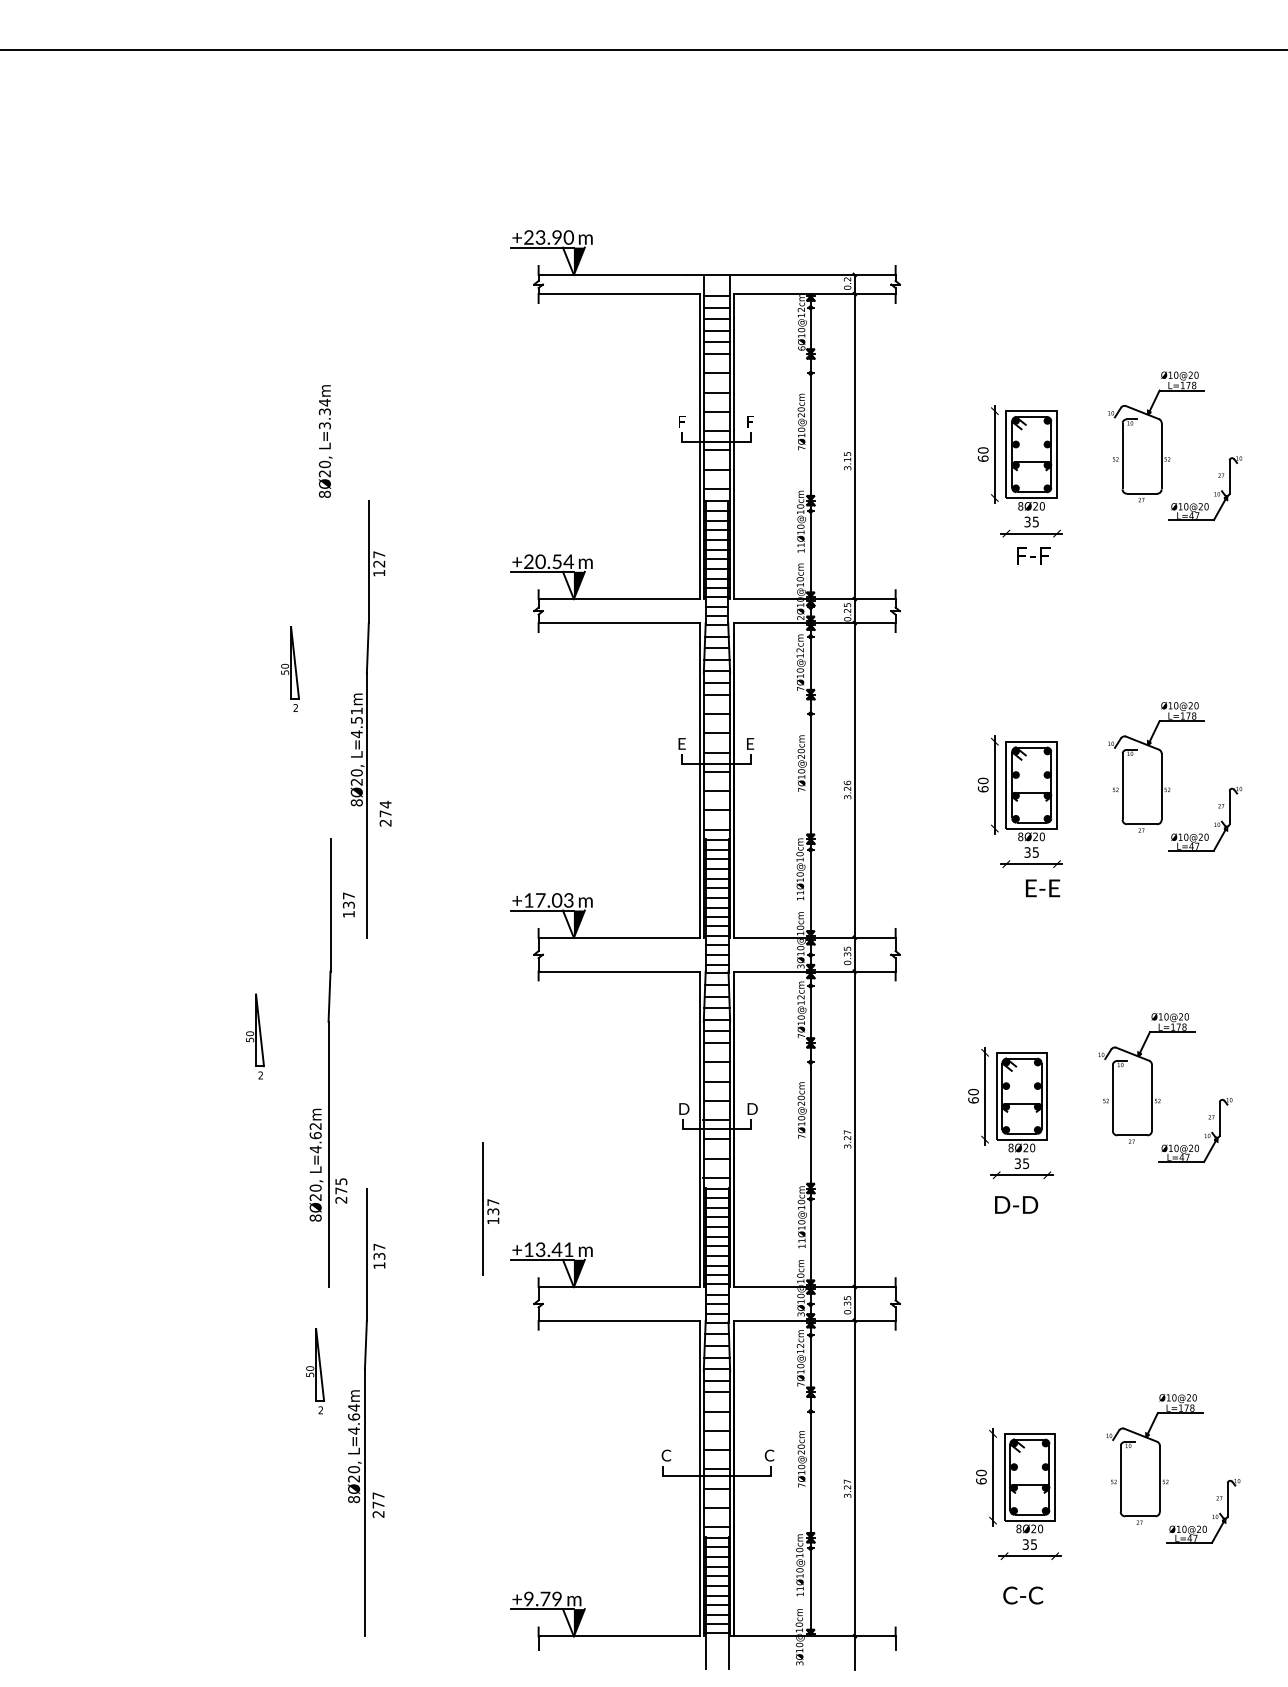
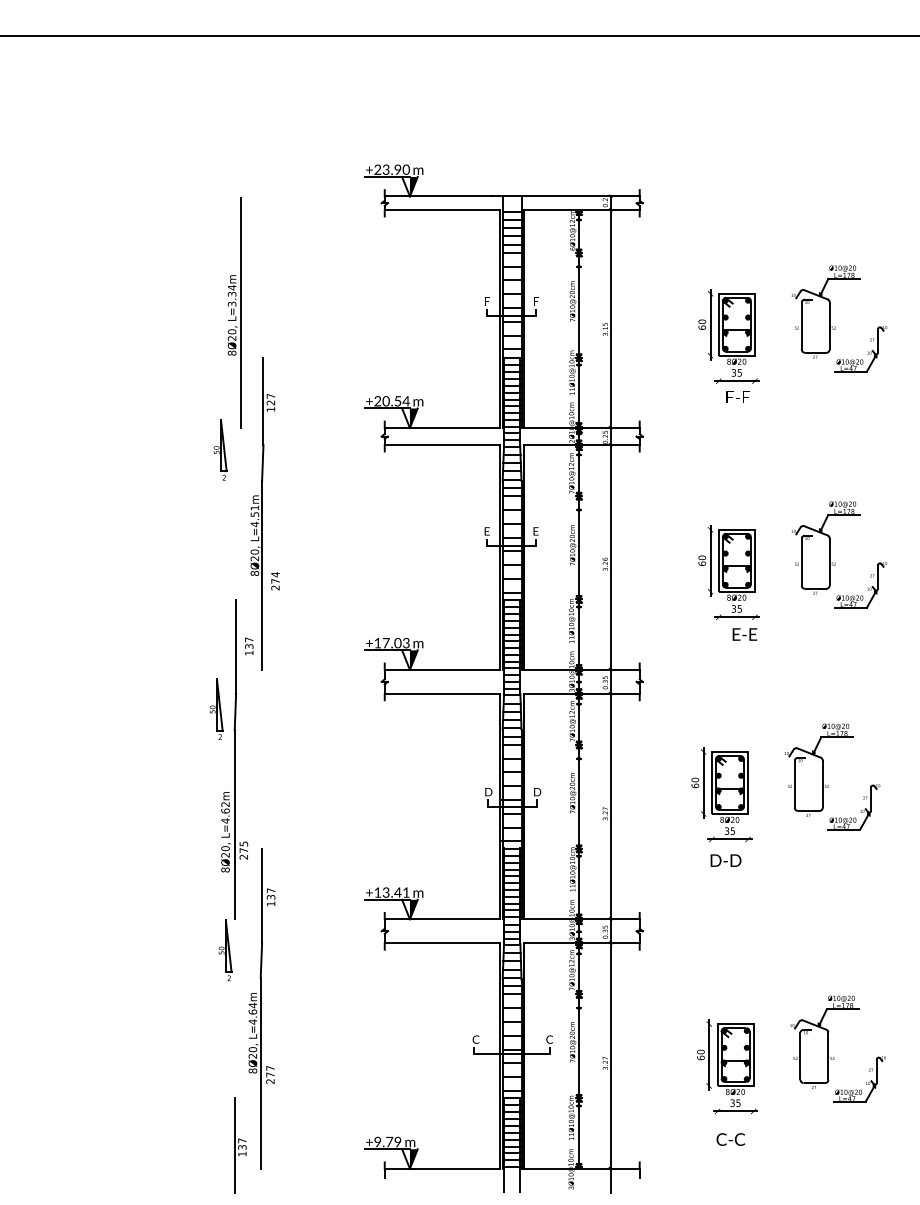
line: (338, 437) -> (241, 312), added
part: (290, 668) -> (220, 449), moved
part: (255, 1035) -> (216, 708), moved
part: (490, 1208) -> (240, 1145), moved
part: (315, 1371) -> (225, 950), moved

